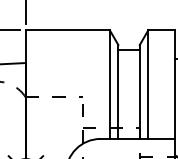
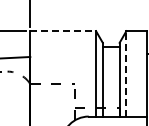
line: (68, 30) -> (63, 31), solid -> dashed
line: (148, 84) -> (126, 73), solid -> dashed

